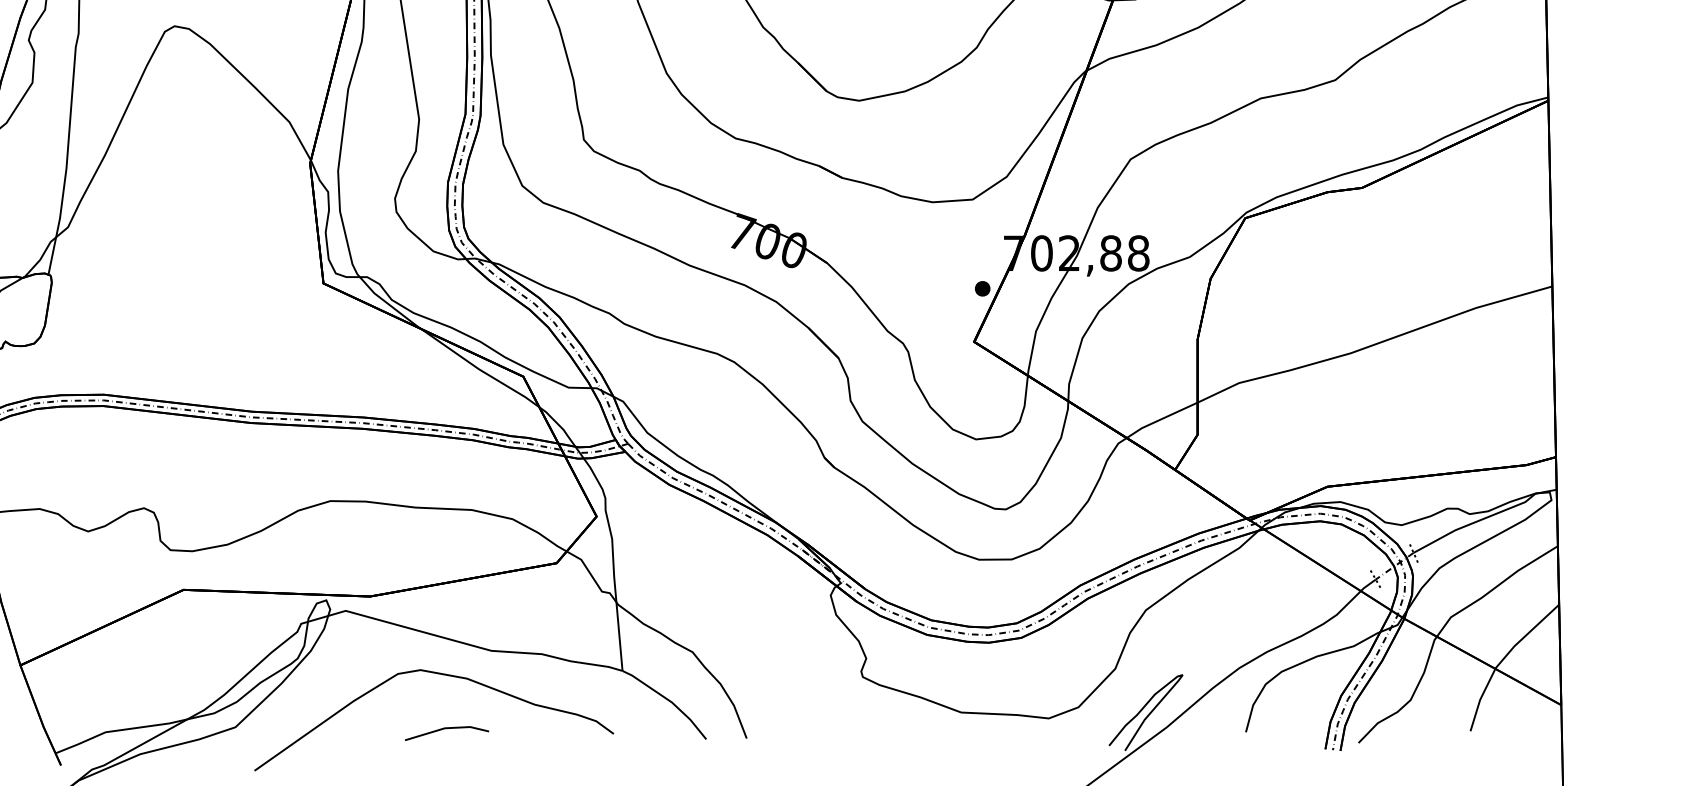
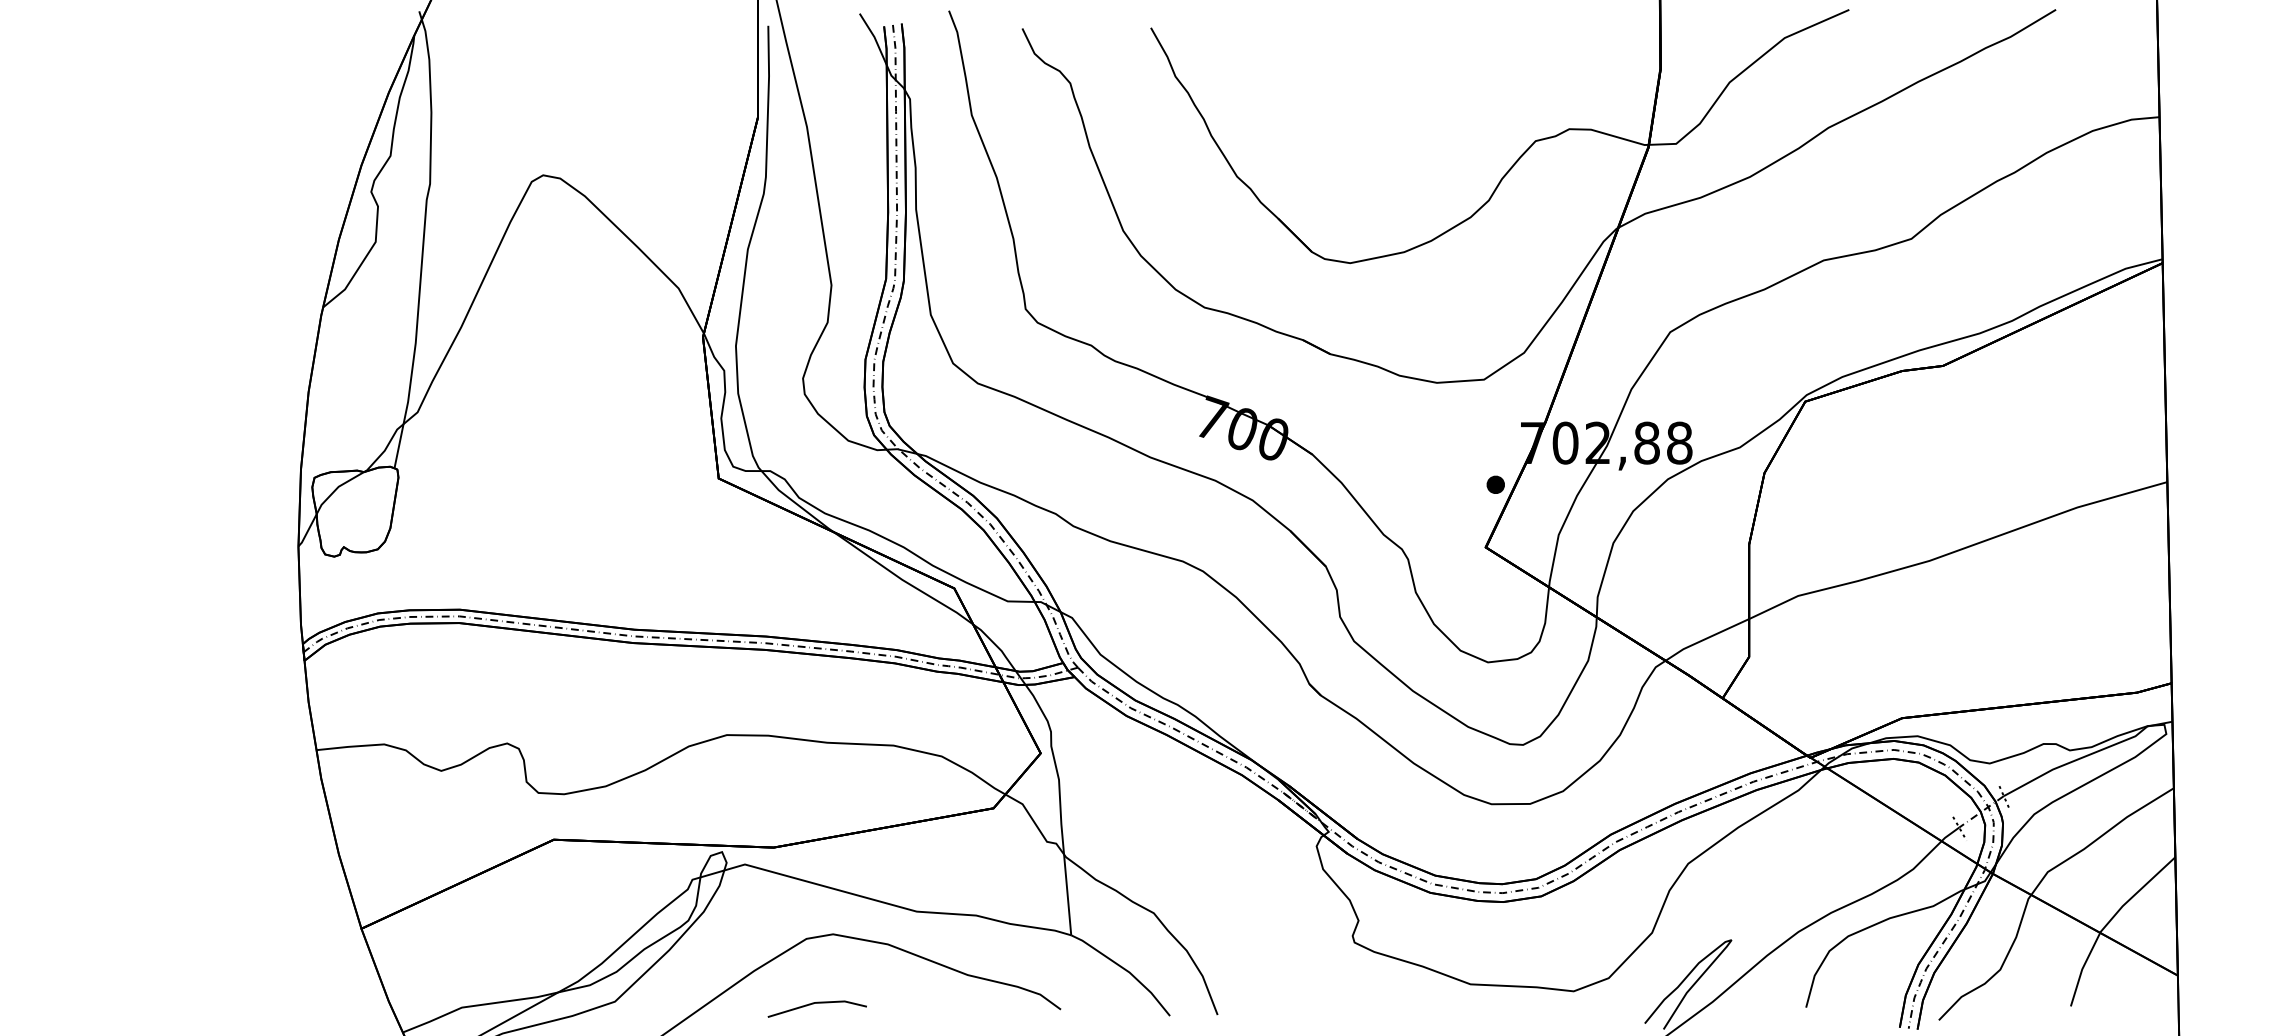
line: (446, 728) -> (816, 1003), moved

